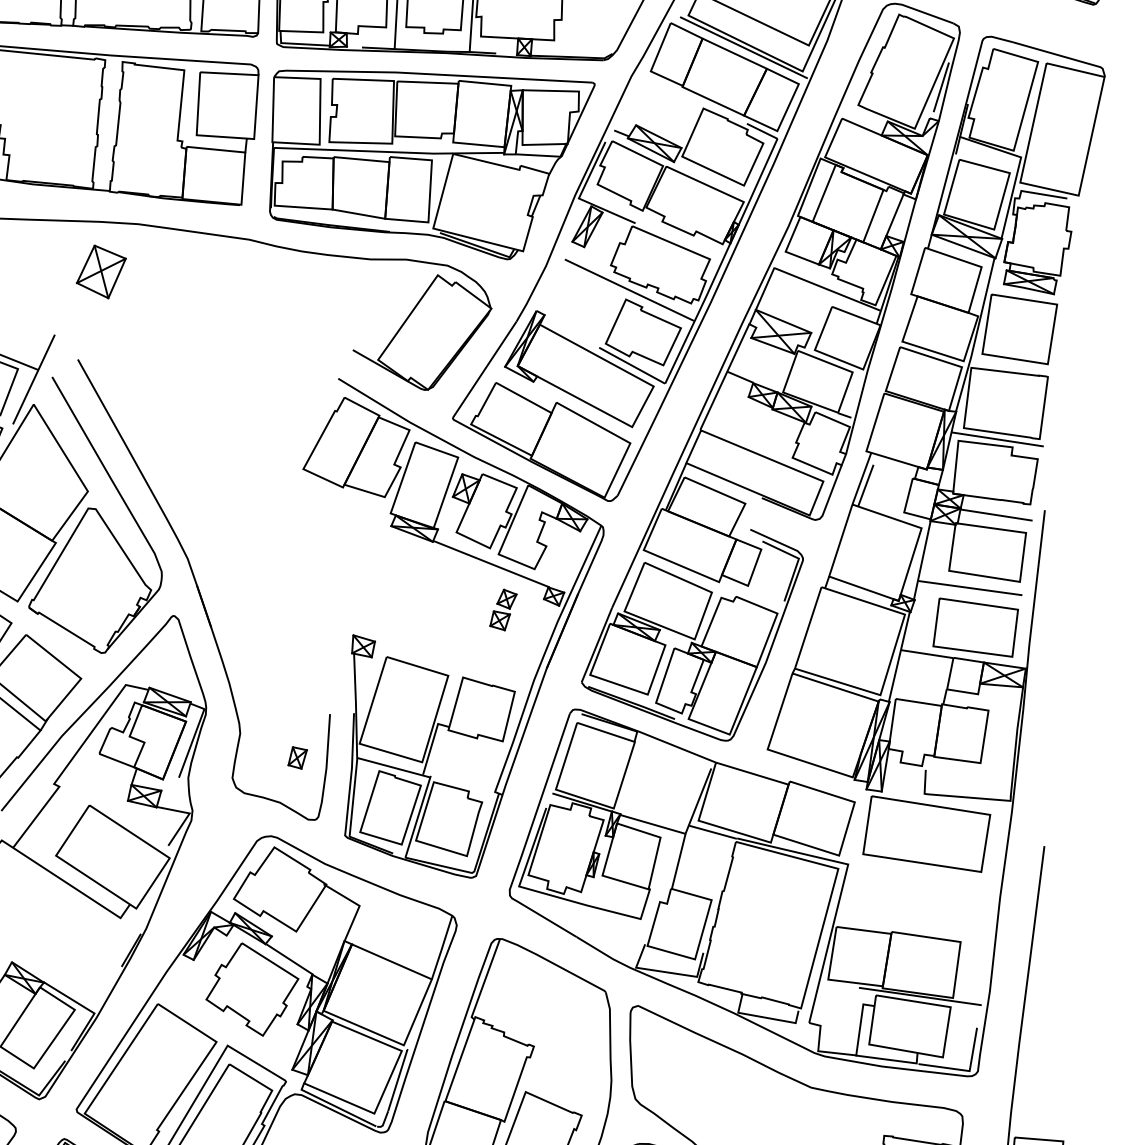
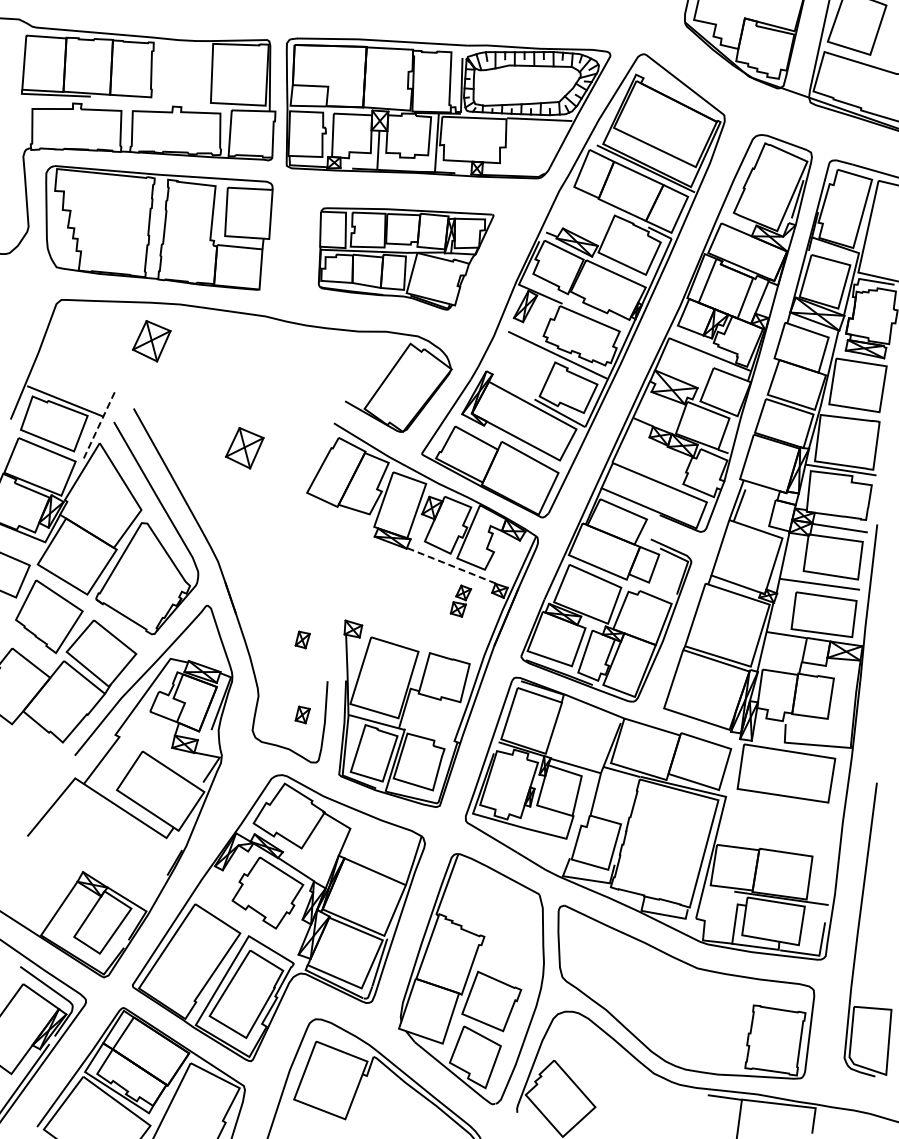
part: (431, 164) -> (405, 258), size x0.7
line: (34, 378) -> (100, 423), solid -> dashed
part: (221, 411) -> (244, 448), added
line: (492, 564) -> (452, 566), solid -> dashed
part: (297, 659) -> (302, 639), added

